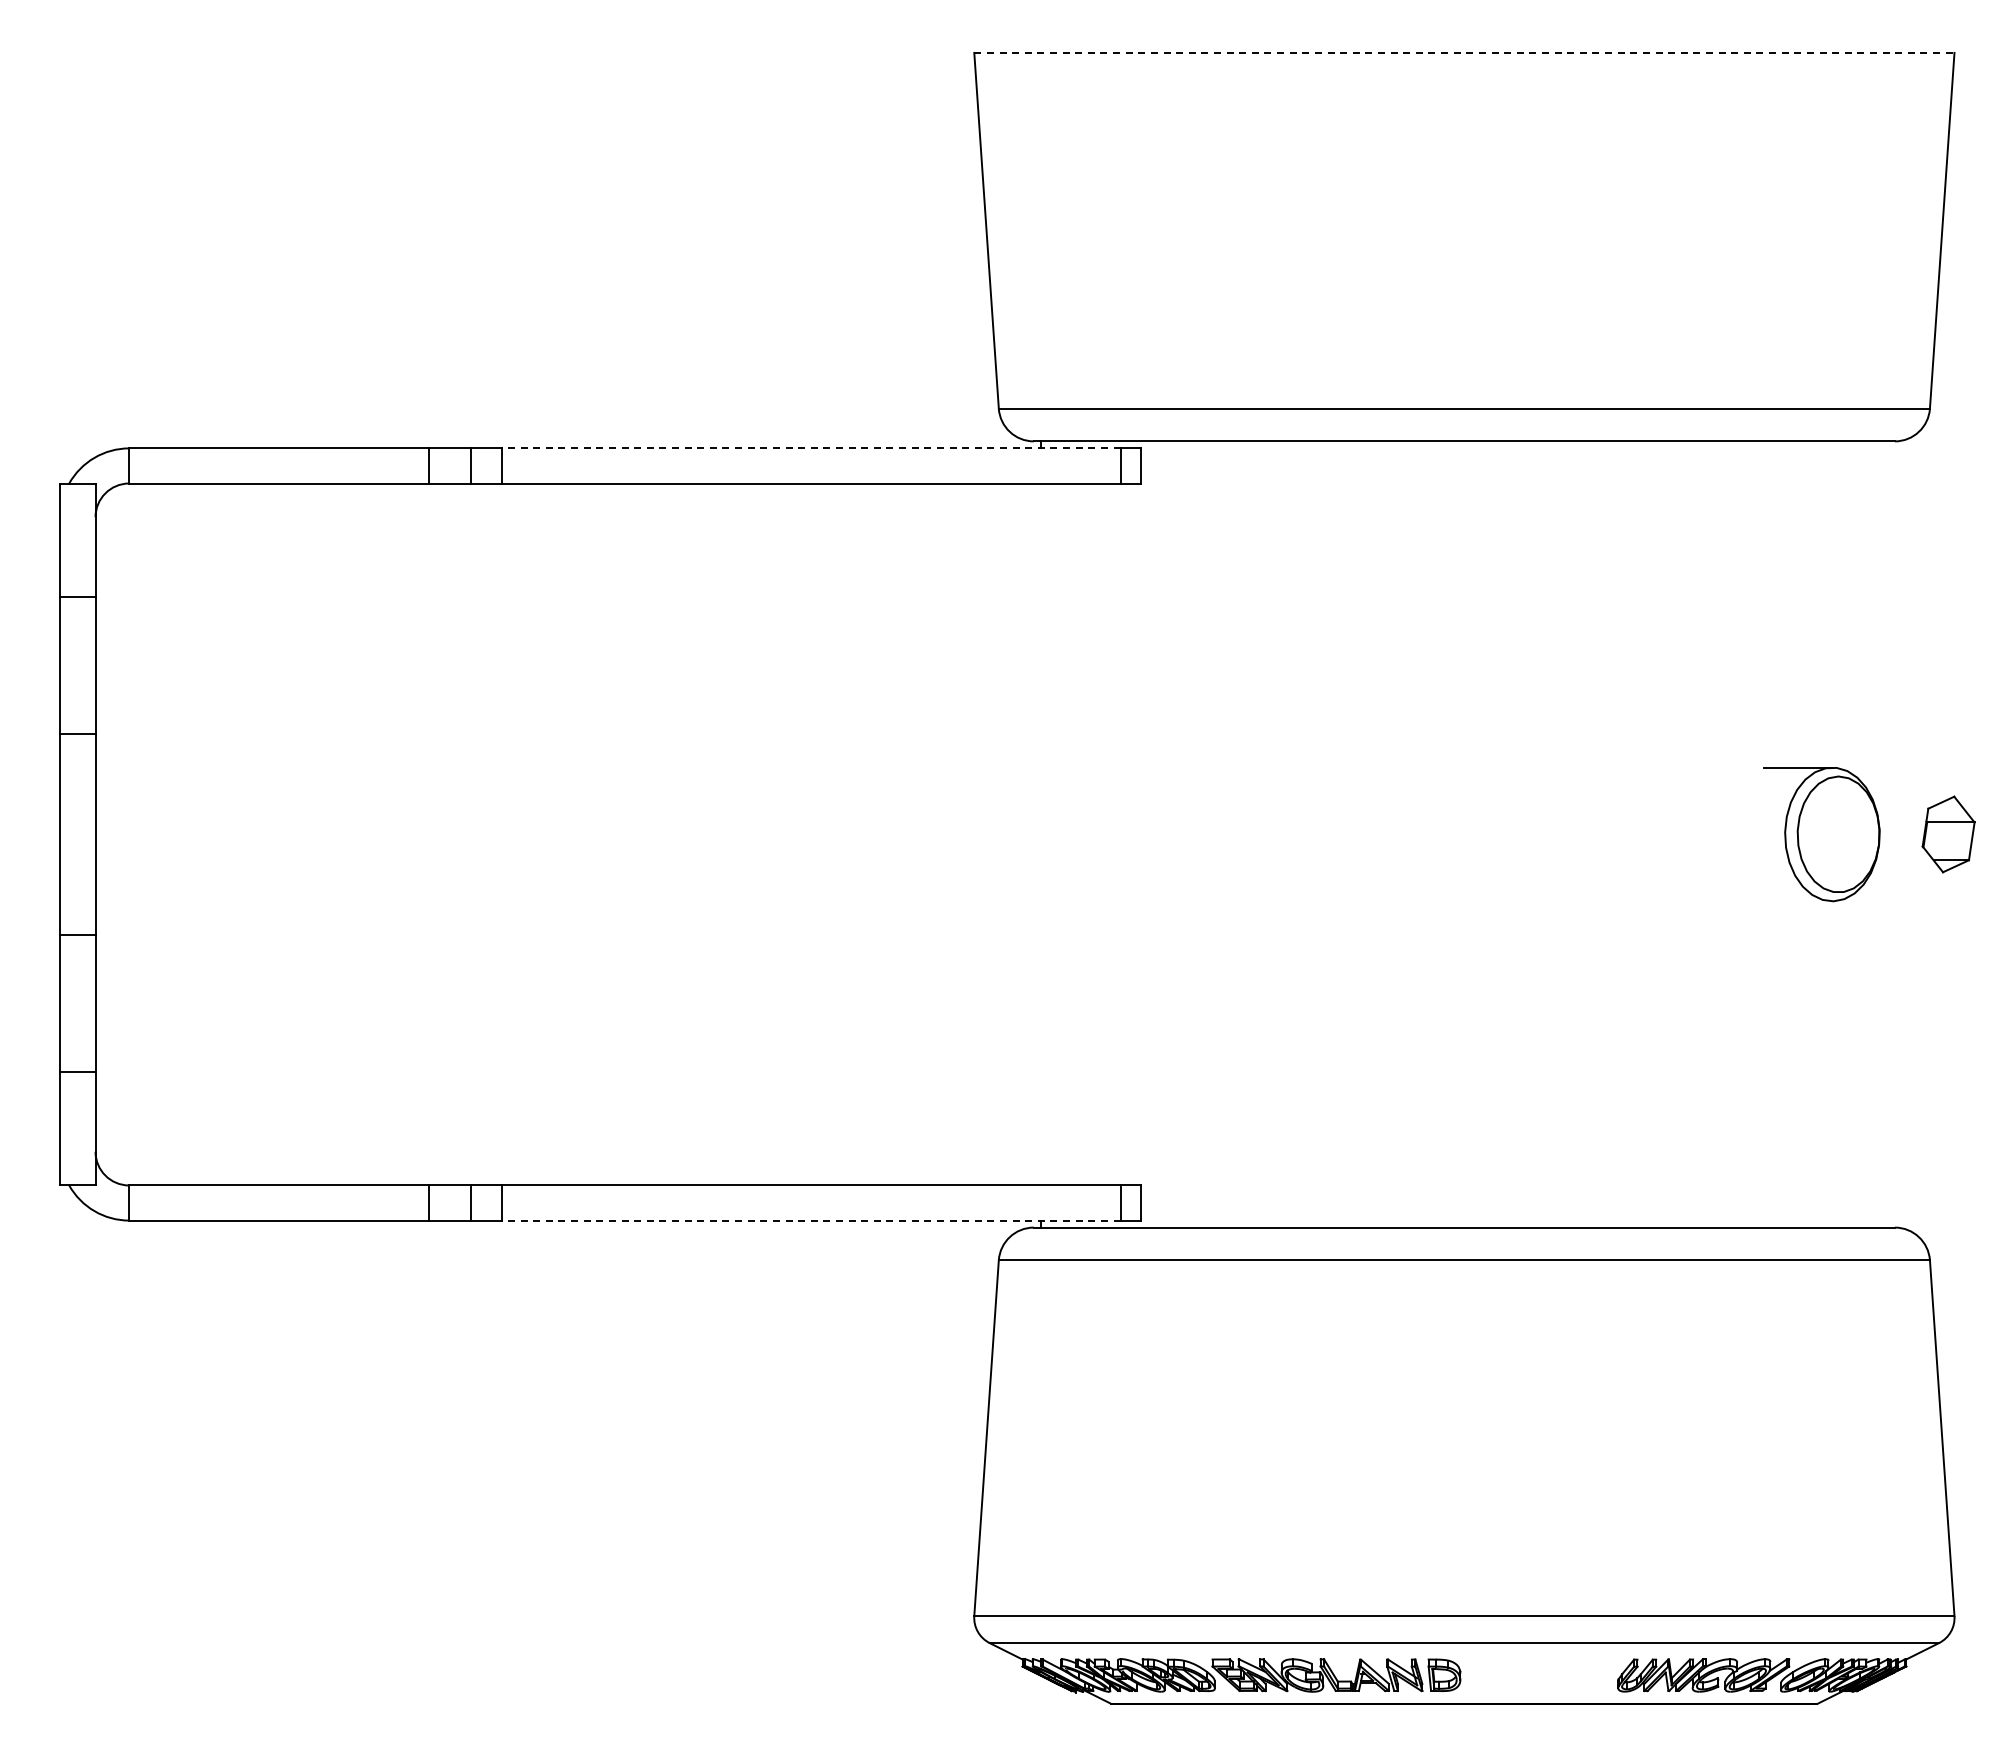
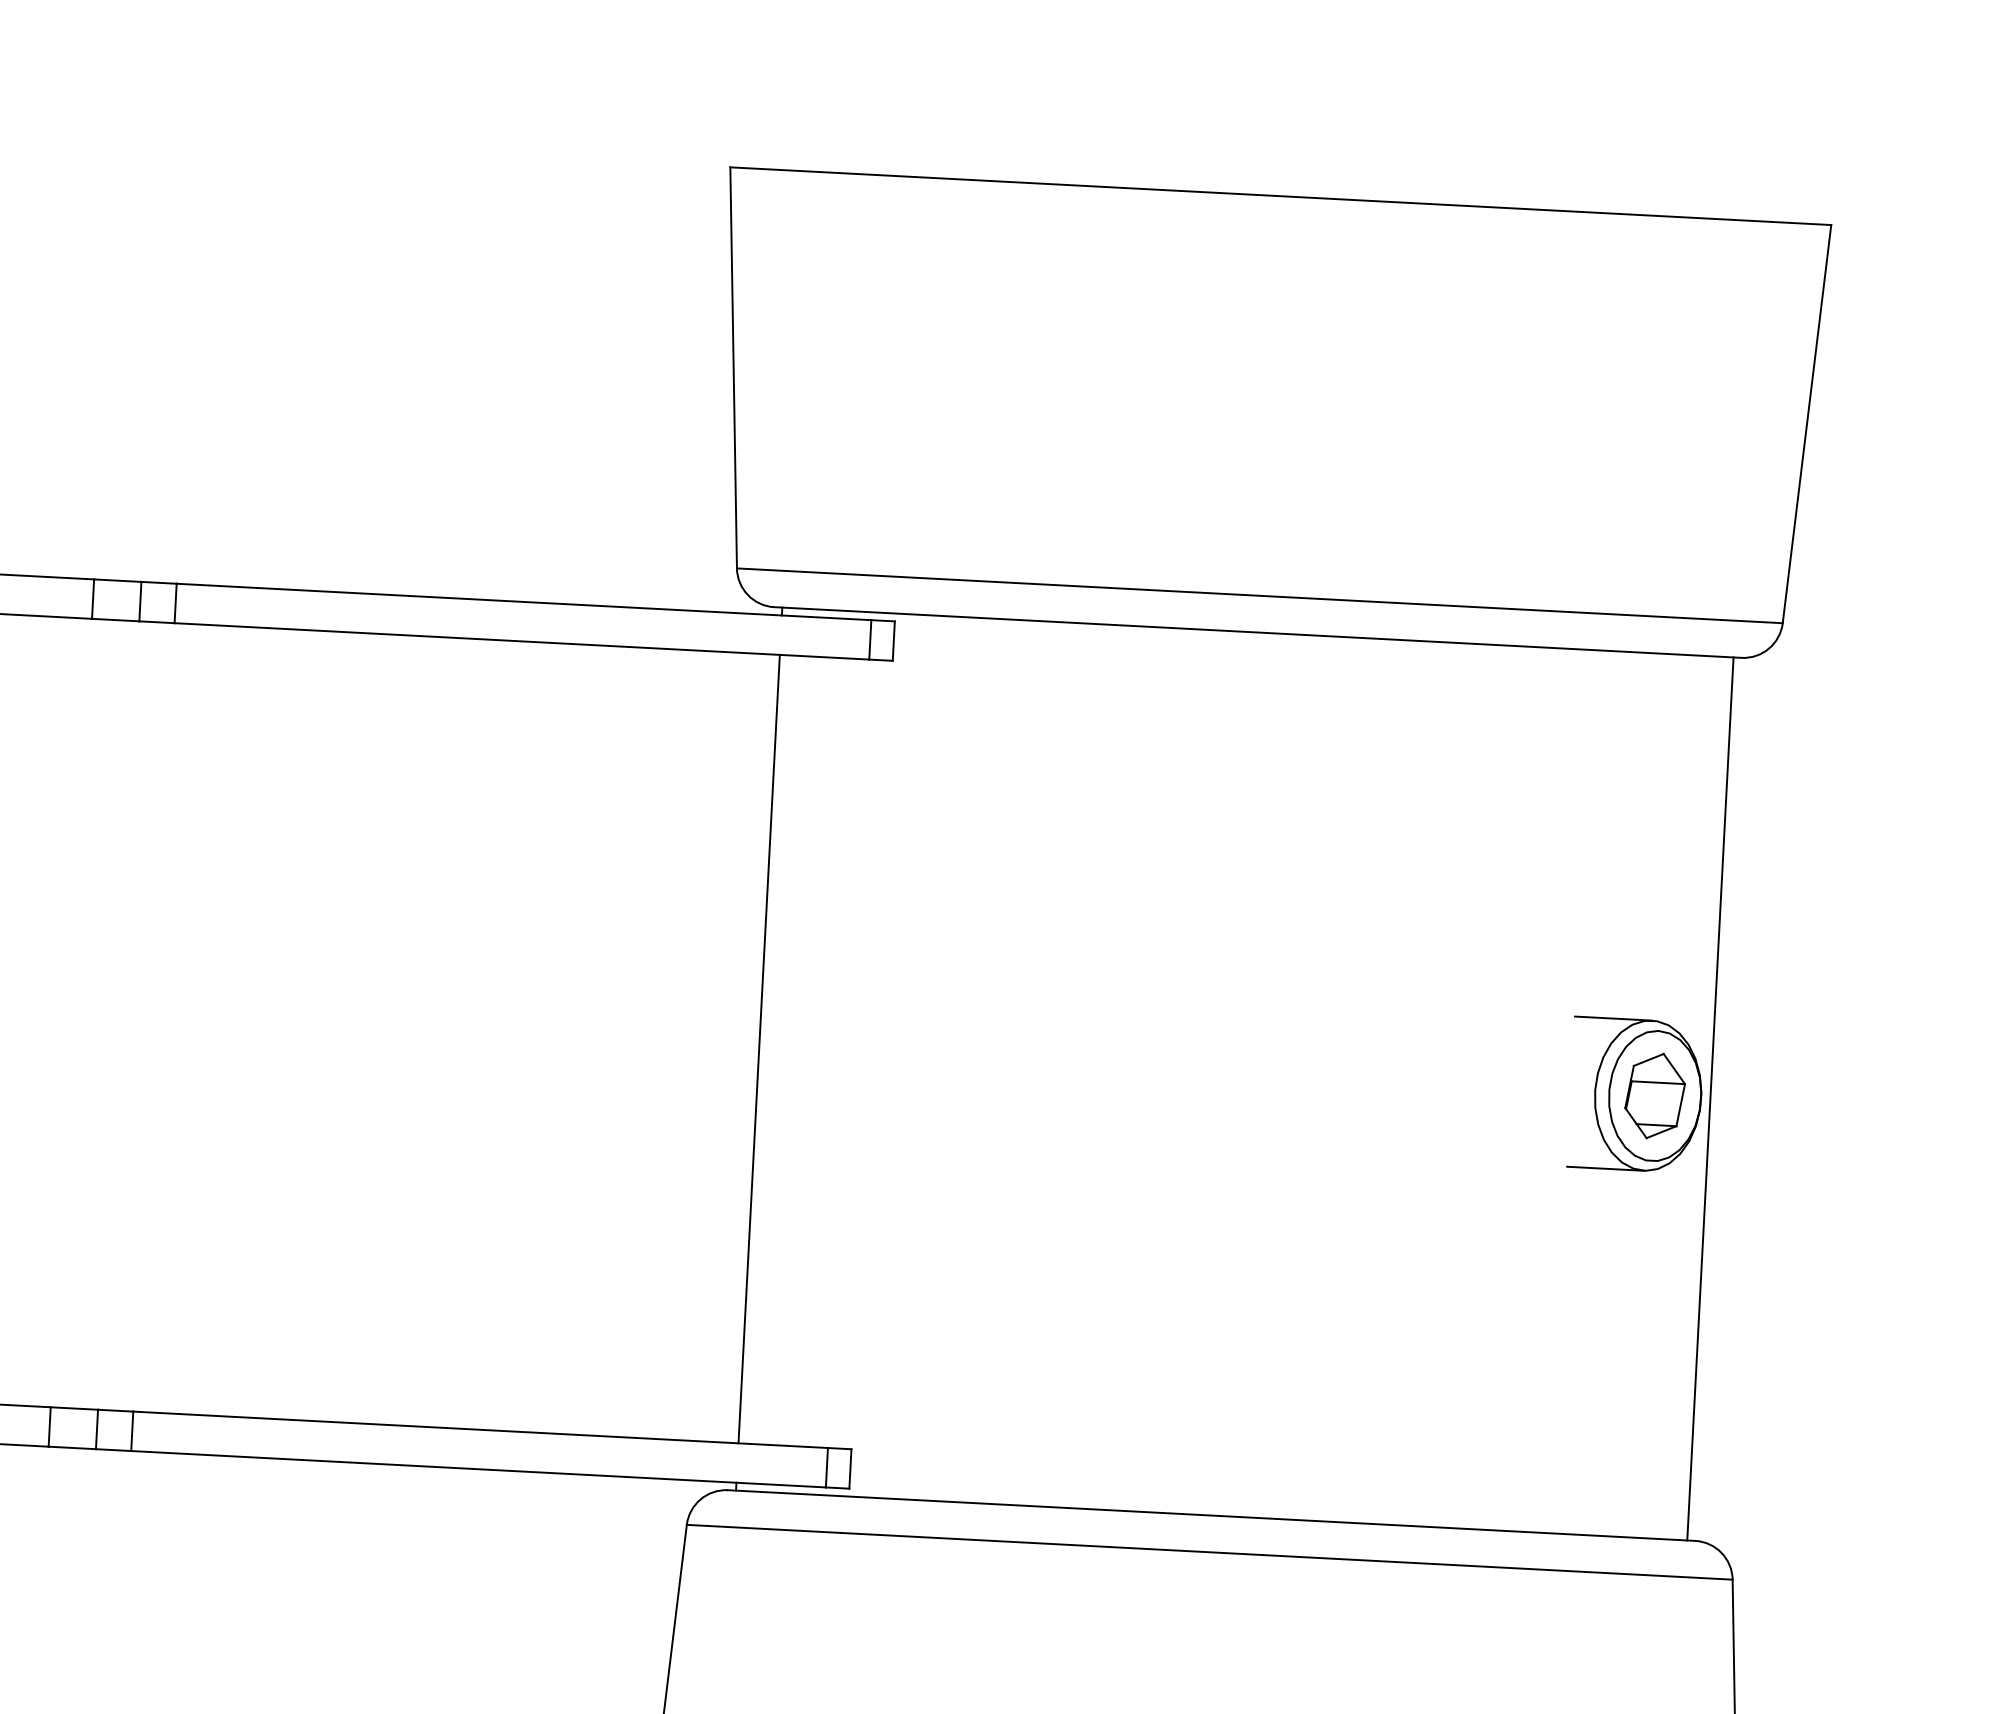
line: (1464, 52) -> (1280, 195), dashed -> solid
line: (810, 448) -> (523, 602), dashed -> solid
line: (1040, 834) -> (758, 1049), added
line: (1887, 834) -> (1710, 1098), added
part: (1948, 834) -> (1654, 1096), moved
line: (1797, 901) -> (1604, 1168), added
line: (810, 1220) -> (477, 1469), dashed -> solid

